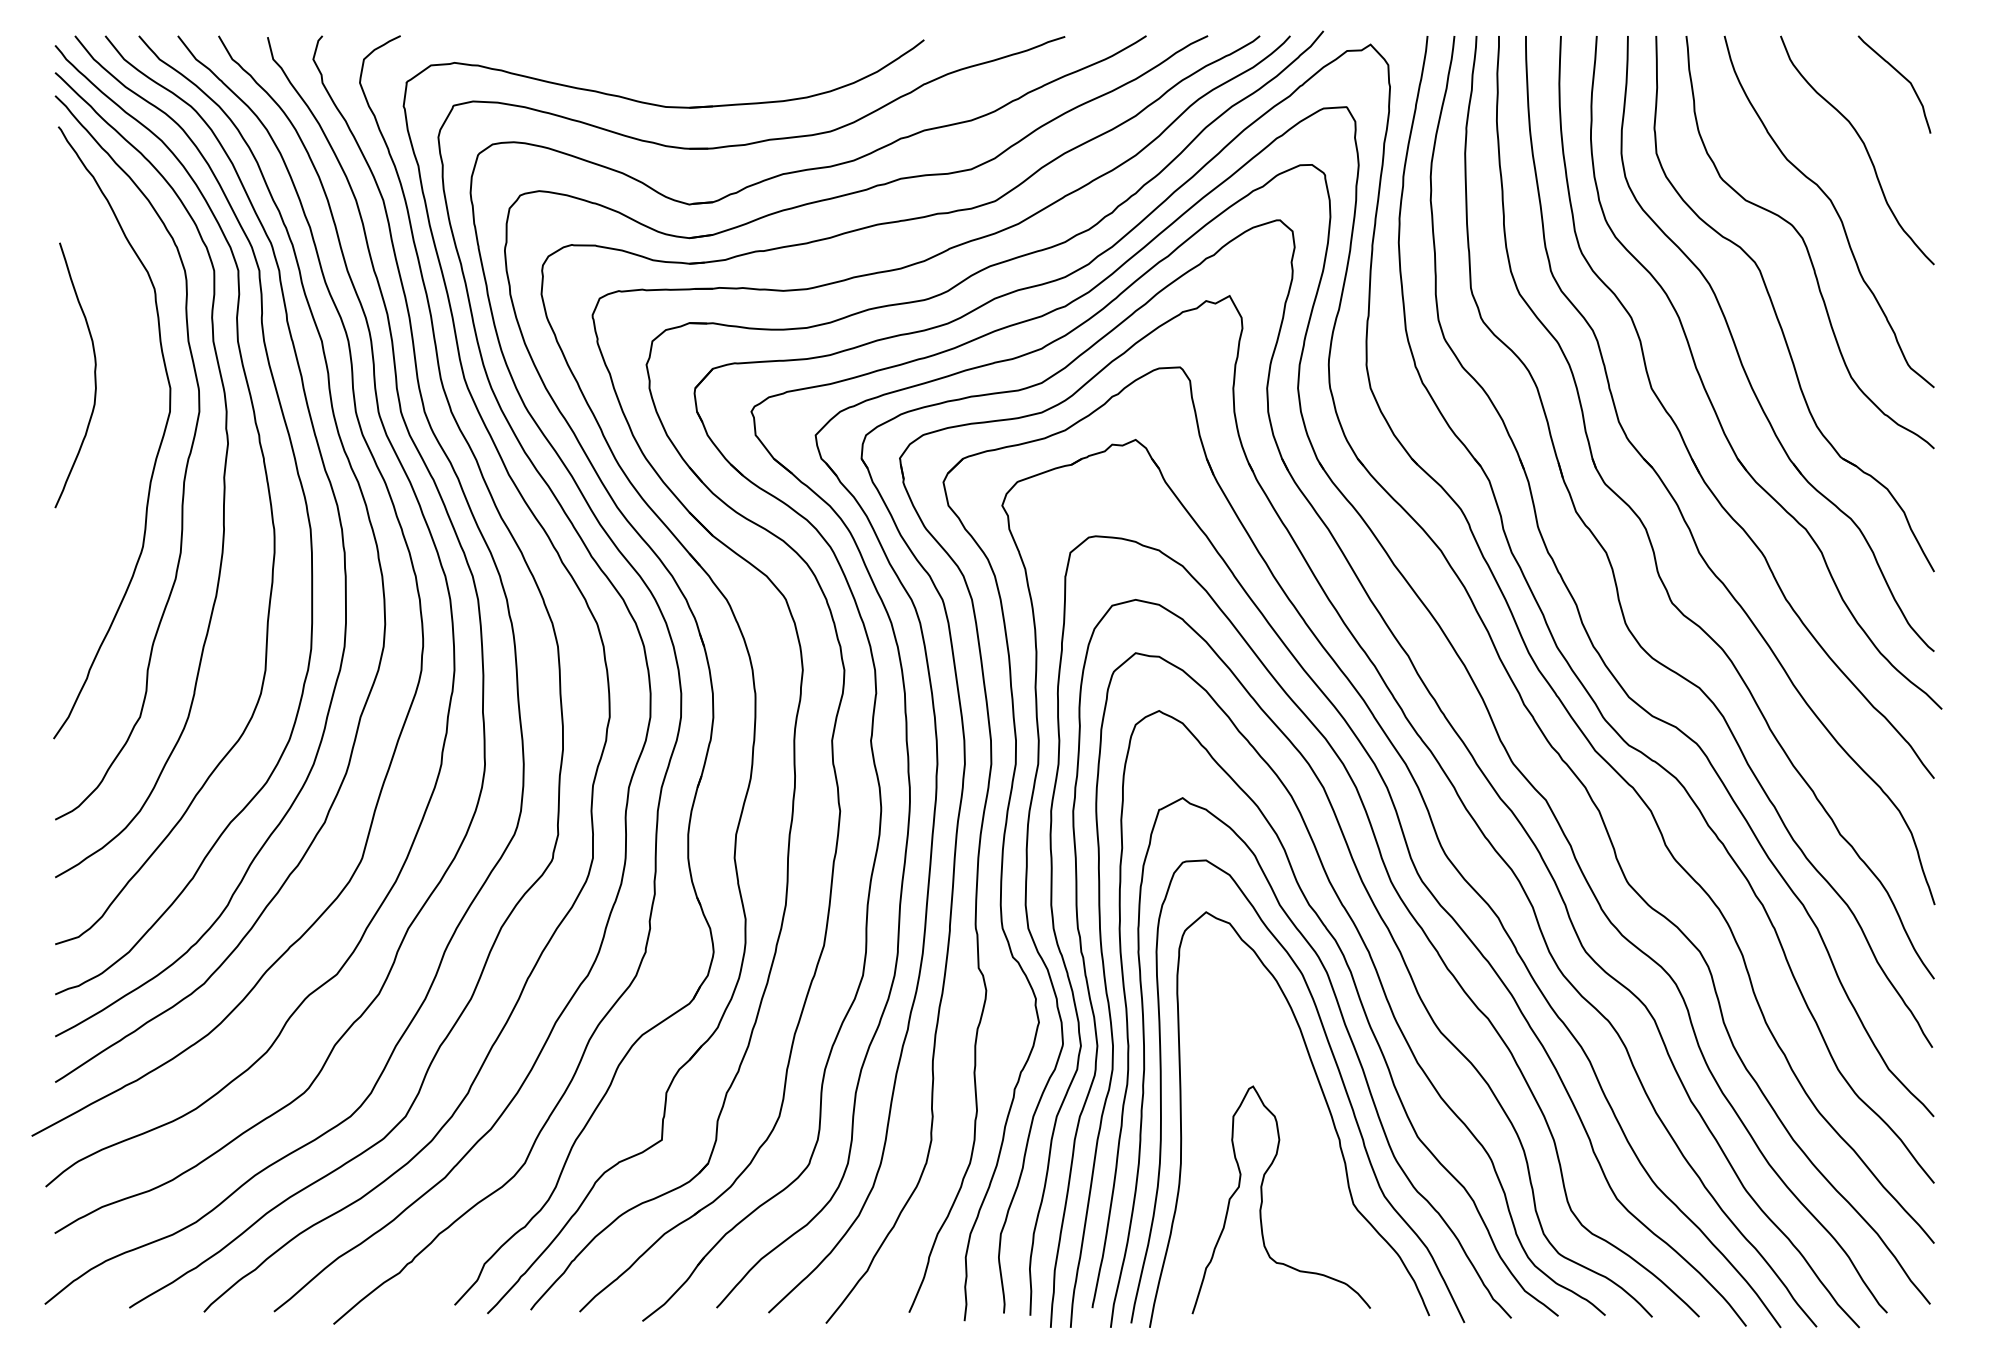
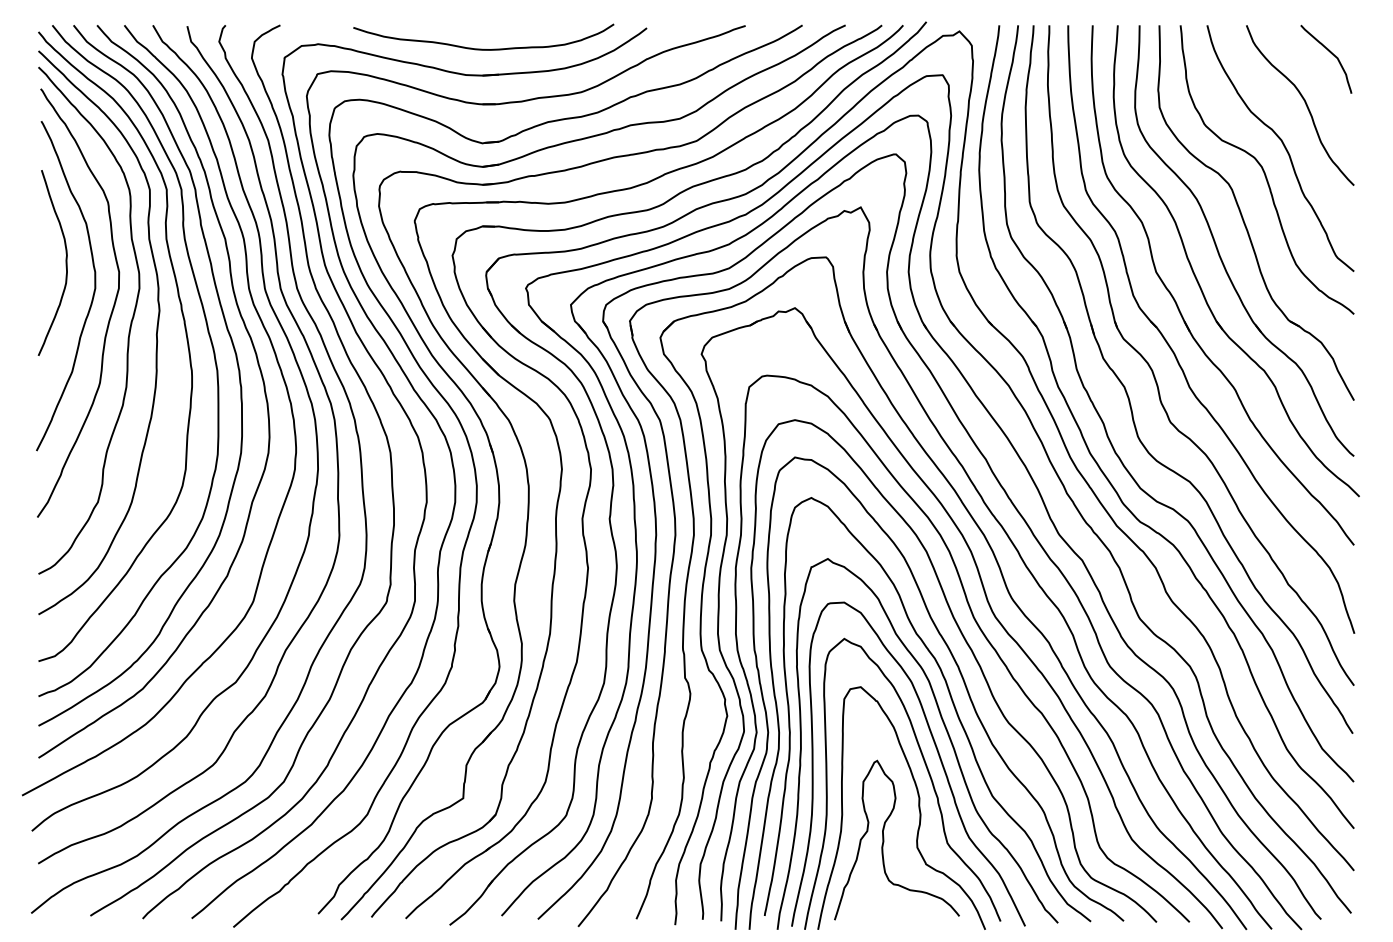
curve: (690, 69) -> (483, 48), added
curve: (133, 414) -> (93, 290), added
curve: (1312, 1153) -> (918, 807), added

